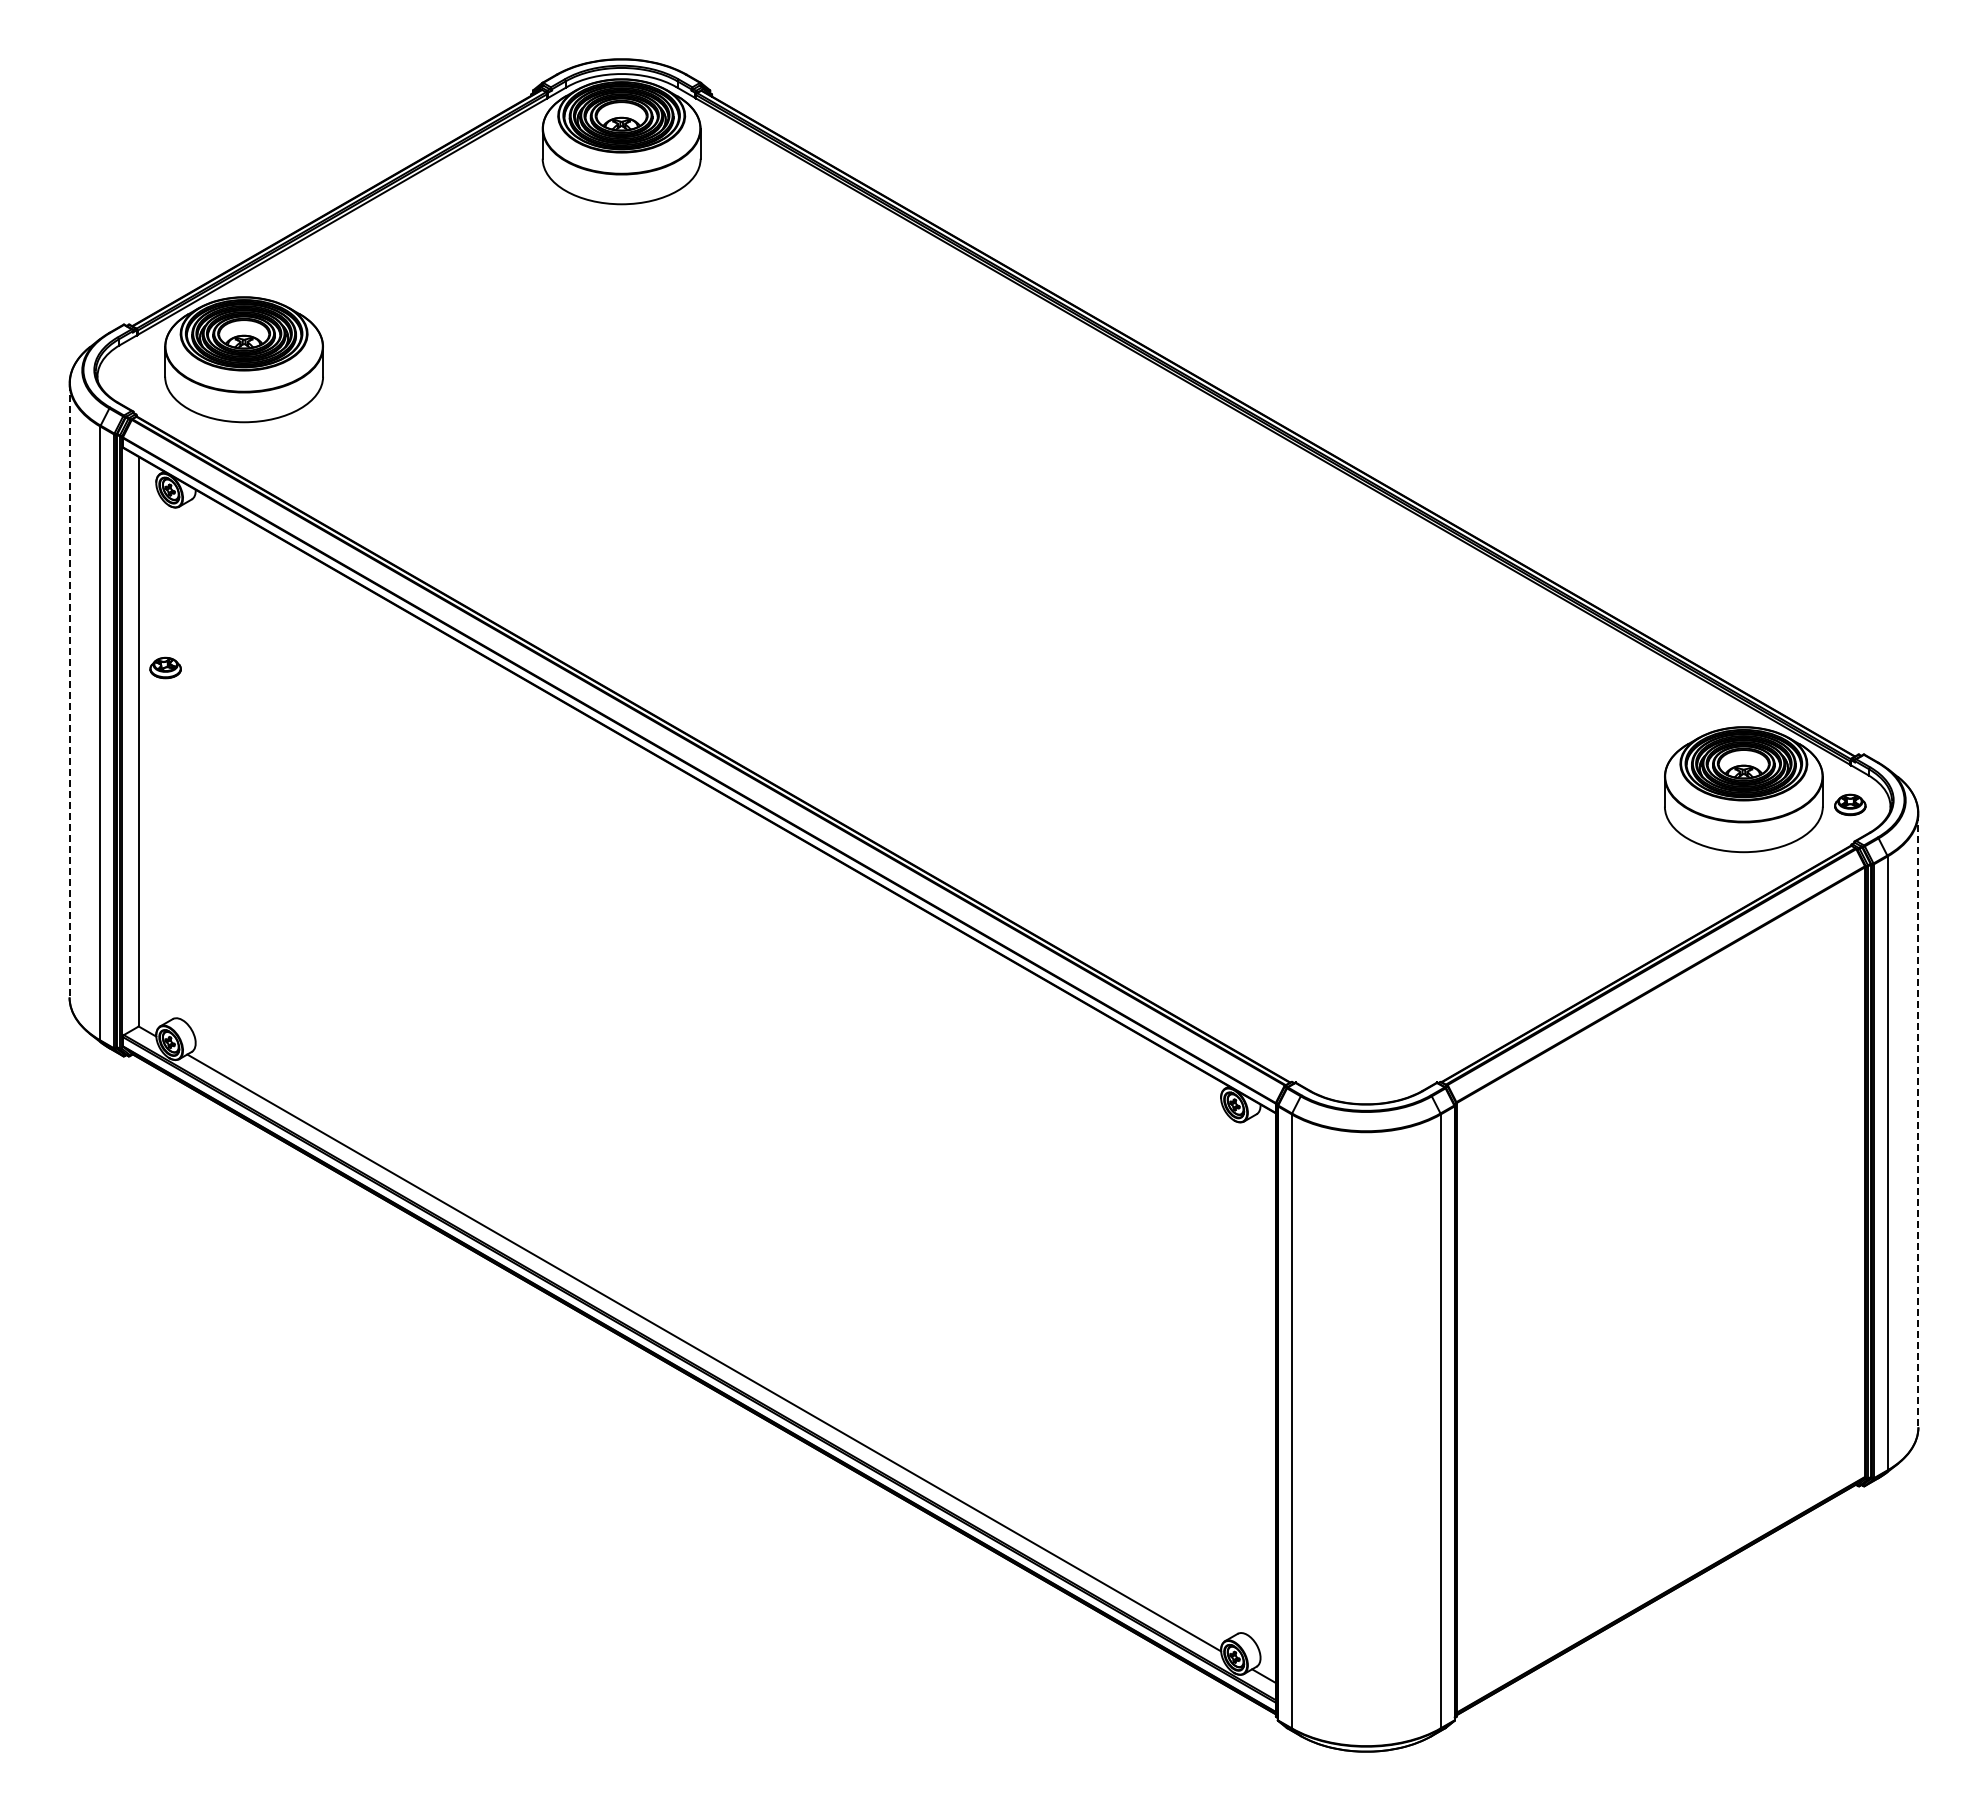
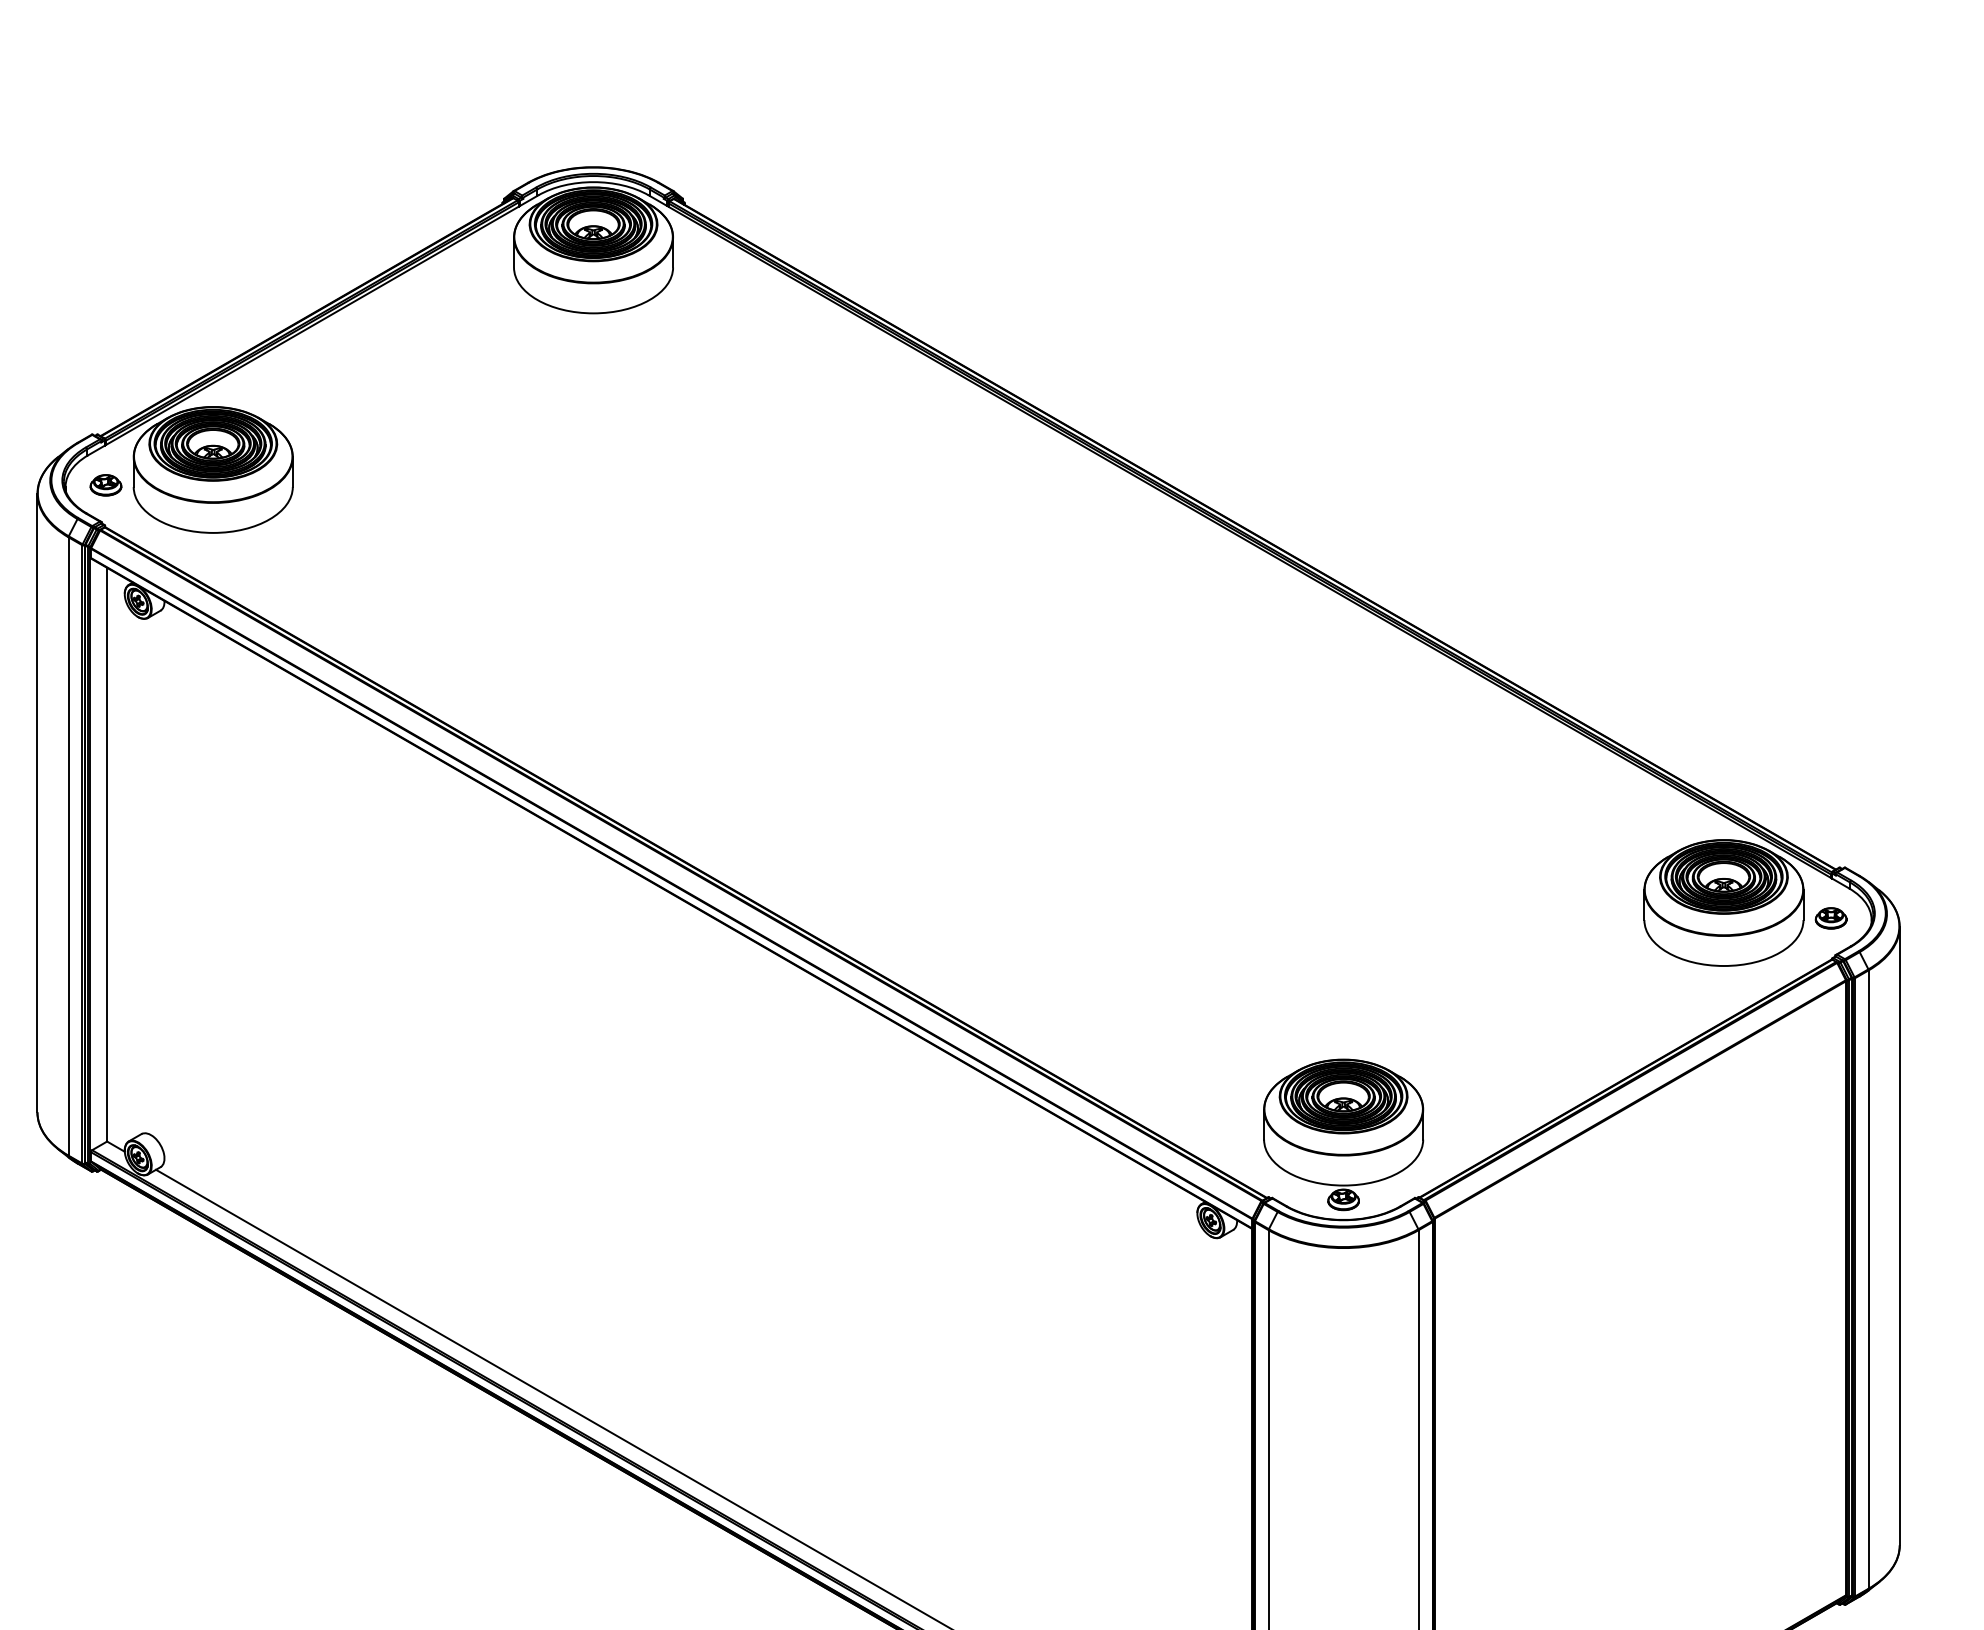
part: (165, 667) -> (105, 484), moved
line: (69, 690) -> (37, 803), dashed -> solid
part: (1366, 1019) -> (1343, 1134), added
line: (1918, 1120) -> (1899, 1236), dashed -> solid

